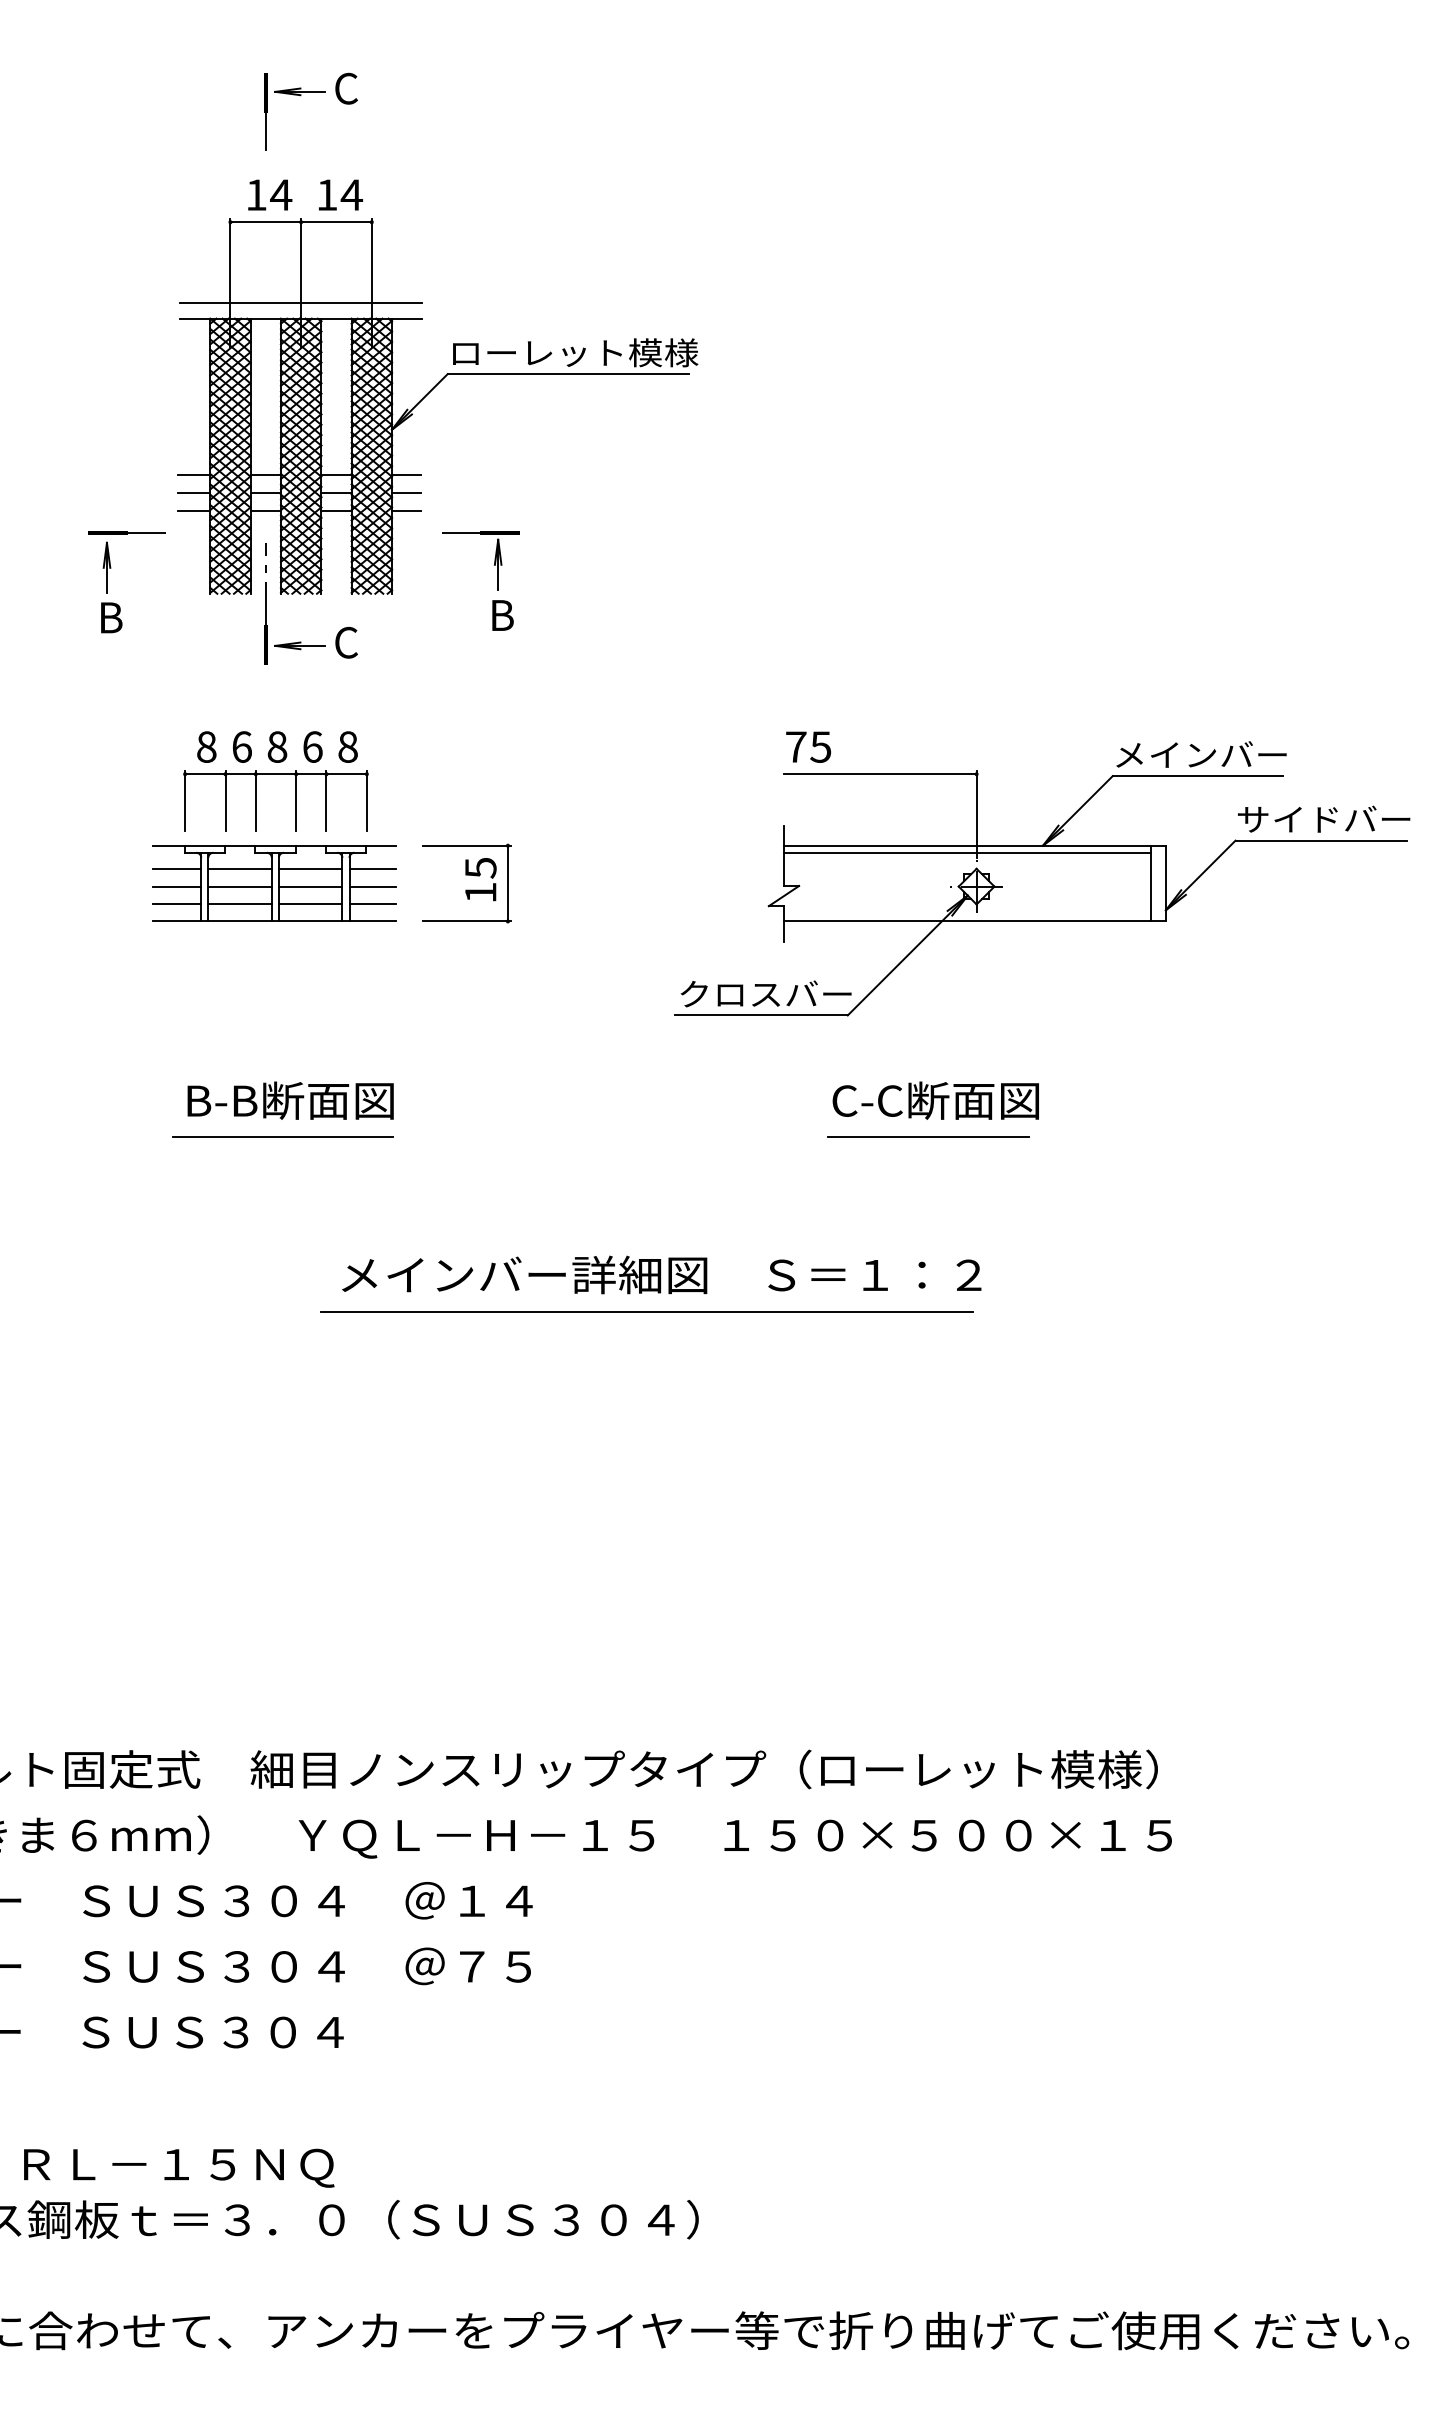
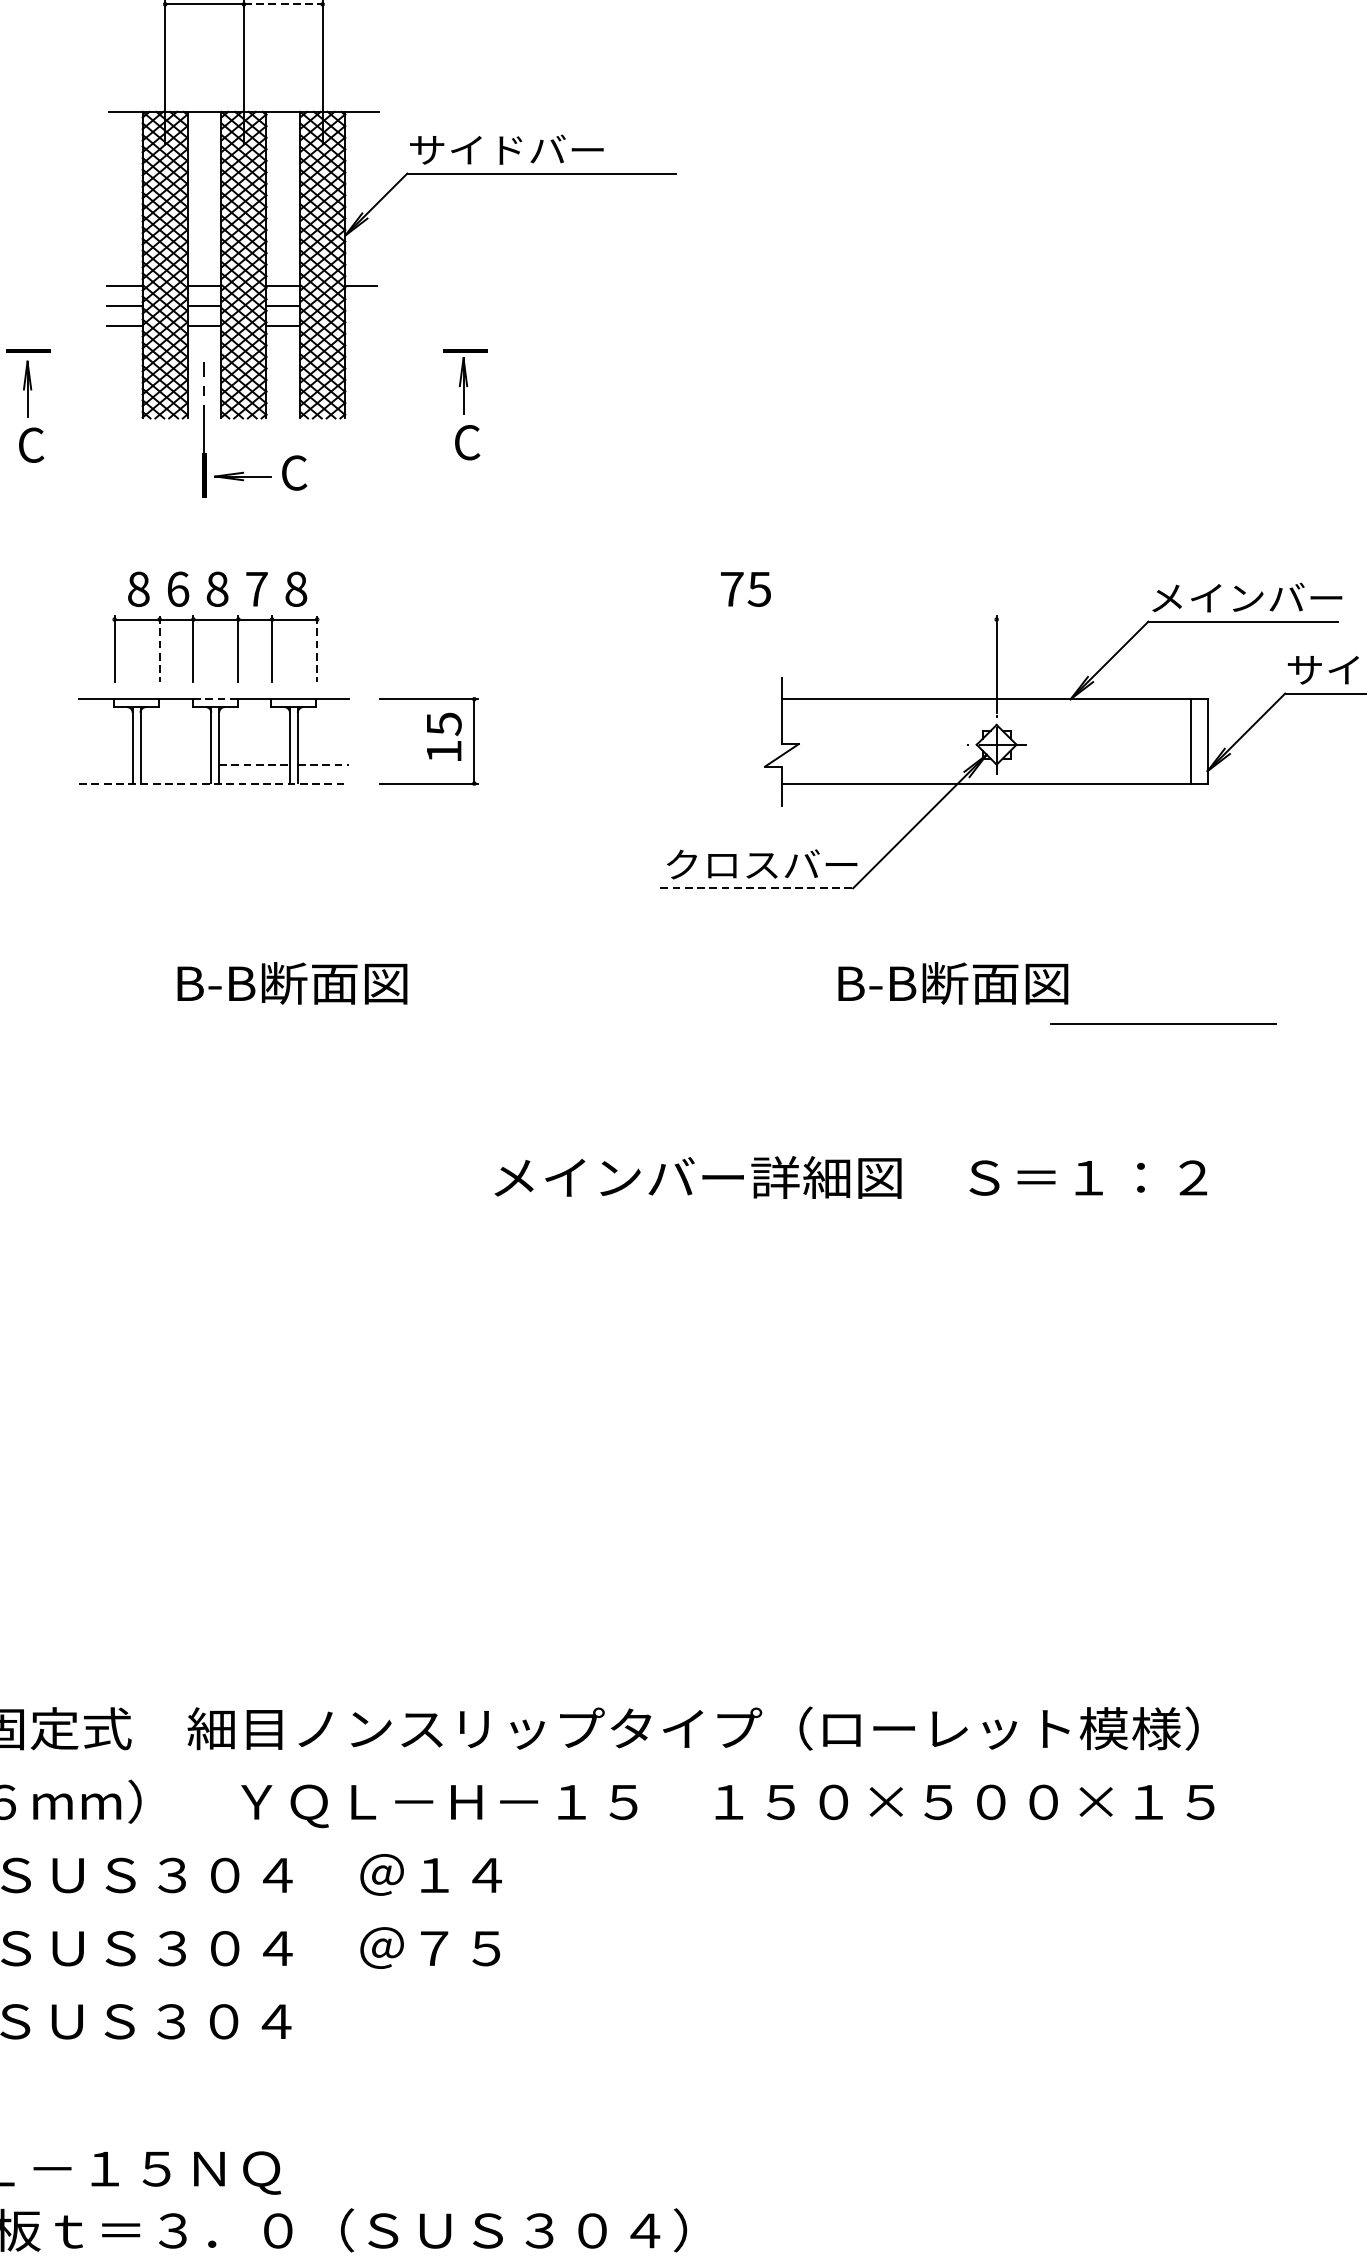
line: (336, 222) -> (283, 4), solid -> dashed
line: (300, 303) -> (243, 94), removed
text: (574, 352) -> (548, 149), ローレット模様 -> サイドバー
line: (406, 492) -> (361, 305), removed
line: (406, 510) -> (361, 325), removed
line: (146, 533) -> (71, 351), removed
line: (460, 533) -> (421, 351), removed
text: (501, 615) -> (467, 442), B -> C
text: (110, 617) -> (31, 444), B -> C
text: (312, 746) -> (256, 588), 6 -> 7
text: (808, 746) -> (745, 588), moved
line: (879, 774) -> (888, 619), removed
line: (225, 800) -> (159, 648), solid -> dashed
line: (366, 800) -> (316, 648), solid -> dashed
line: (274, 845) -> (214, 698), solid -> dashed
line: (966, 852) -> (985, 706), removed
line: (177, 868) -> (106, 724), removed
line: (239, 868) -> (175, 724), removed
line: (310, 868) -> (254, 724), removed
line: (372, 868) -> (323, 724), removed
line: (177, 886) -> (106, 744), removed
line: (239, 886) -> (175, 744), removed
line: (310, 886) -> (254, 744), removed
line: (372, 886) -> (323, 744), removed
line: (177, 904) -> (106, 764), removed
line: (239, 904) -> (175, 764), removed
line: (310, 904) -> (254, 764), solid -> dashed
line: (373, 904) -> (324, 764), solid -> dashed
line: (274, 921) -> (214, 783), solid -> dashed
line: (761, 1015) -> (756, 888), solid -> dashed
text: (290, 1100) -> (292, 983), moved
text: (936, 1100) -> (951, 983), C-C断面図 -> B-B断面図
line: (282, 1136) -> (223, 1023), removed
line: (928, 1136) -> (1163, 1023), moved
text: (661, 1274) -> (850, 1177), moved
line: (647, 1311) -> (629, 1218), removed

